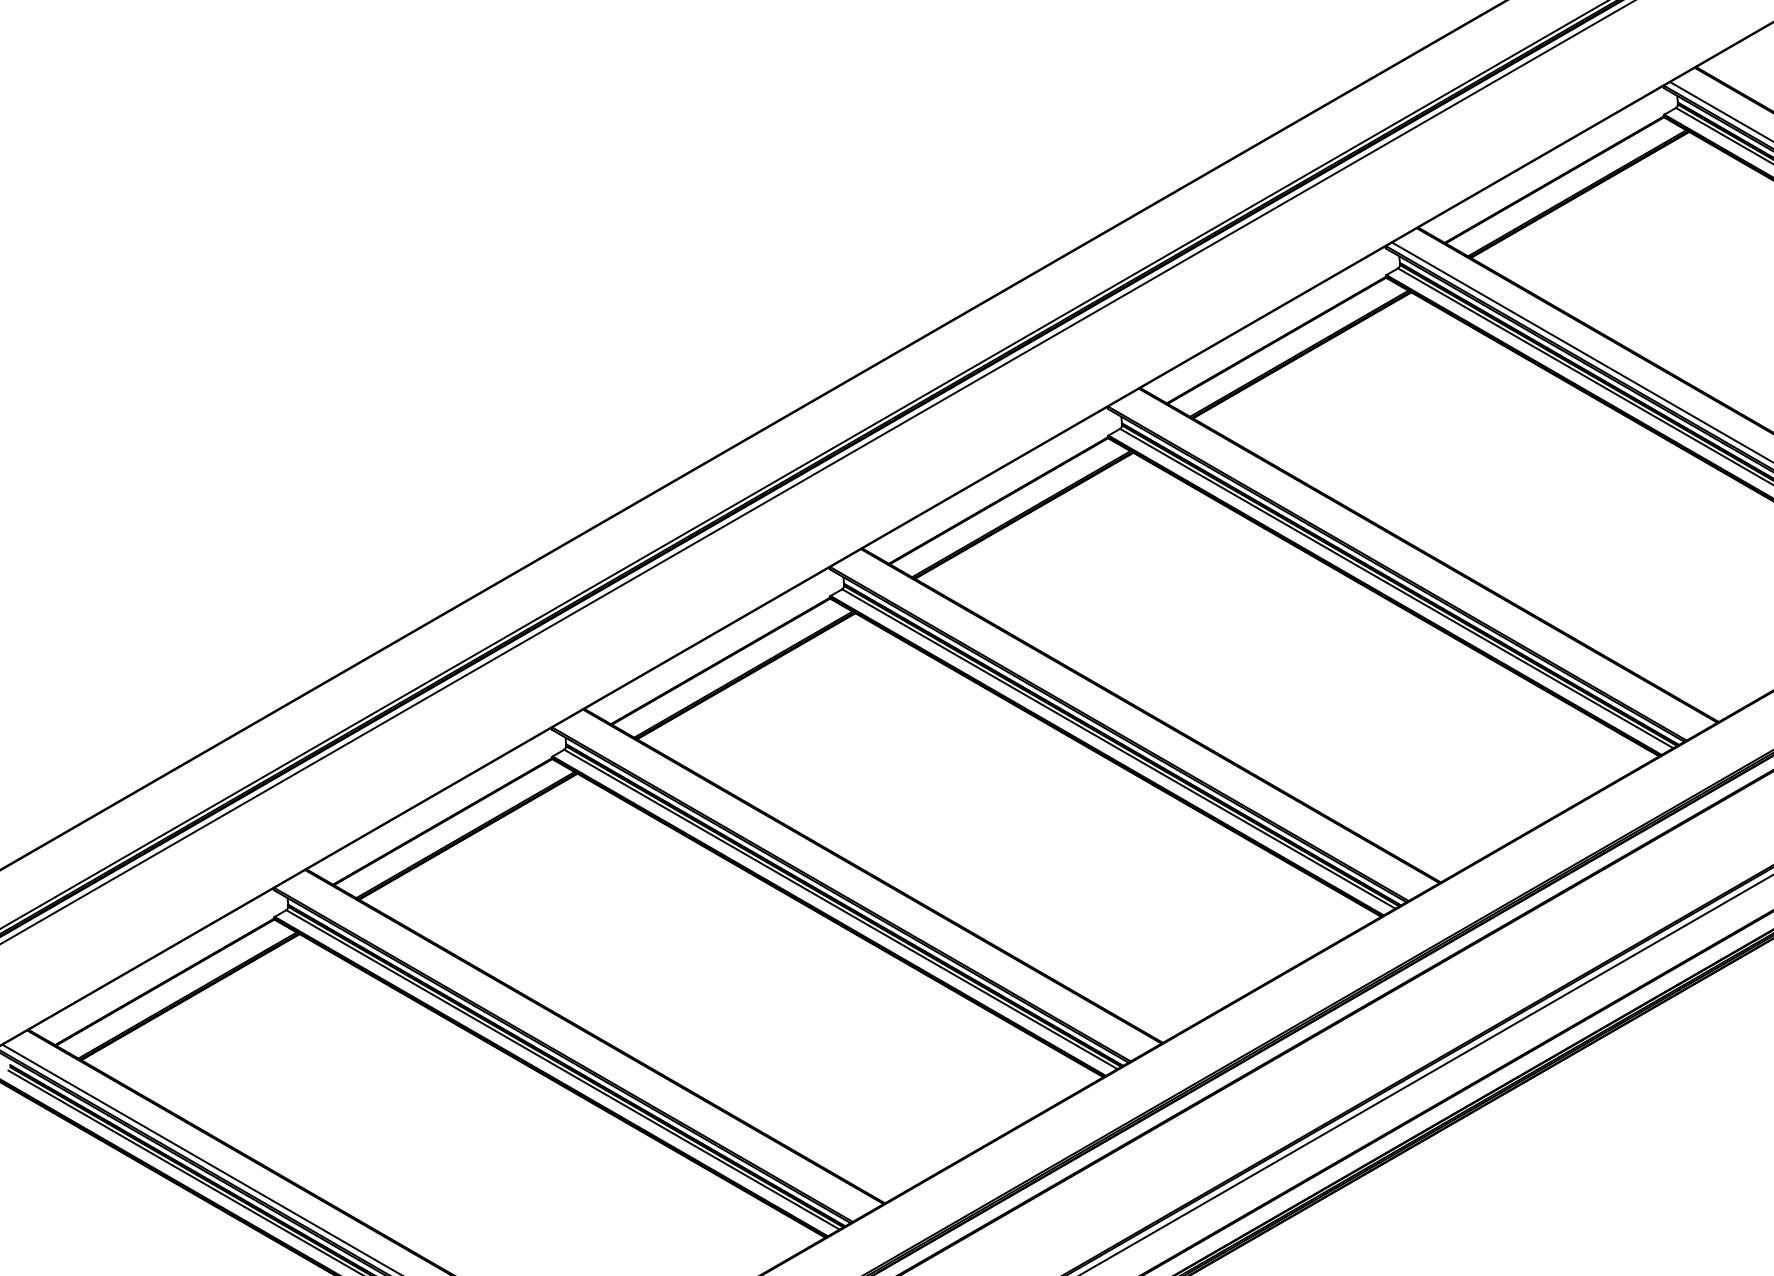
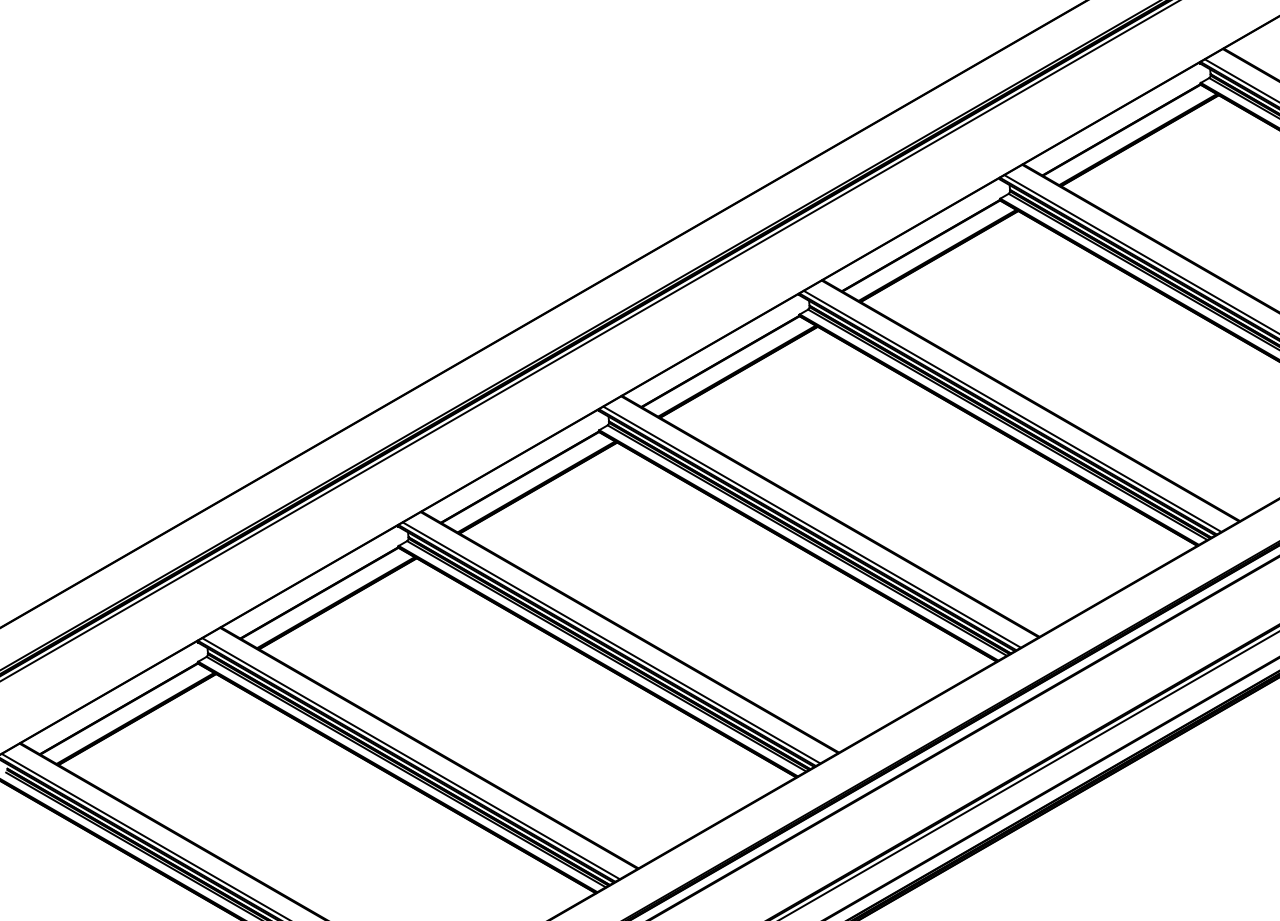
line: (1403, 569) -> (1012, 411), added
line: (1125, 730) -> (812, 527), added
line: (847, 890) -> (611, 642), added
line: (569, 1051) -> (410, 758), added

